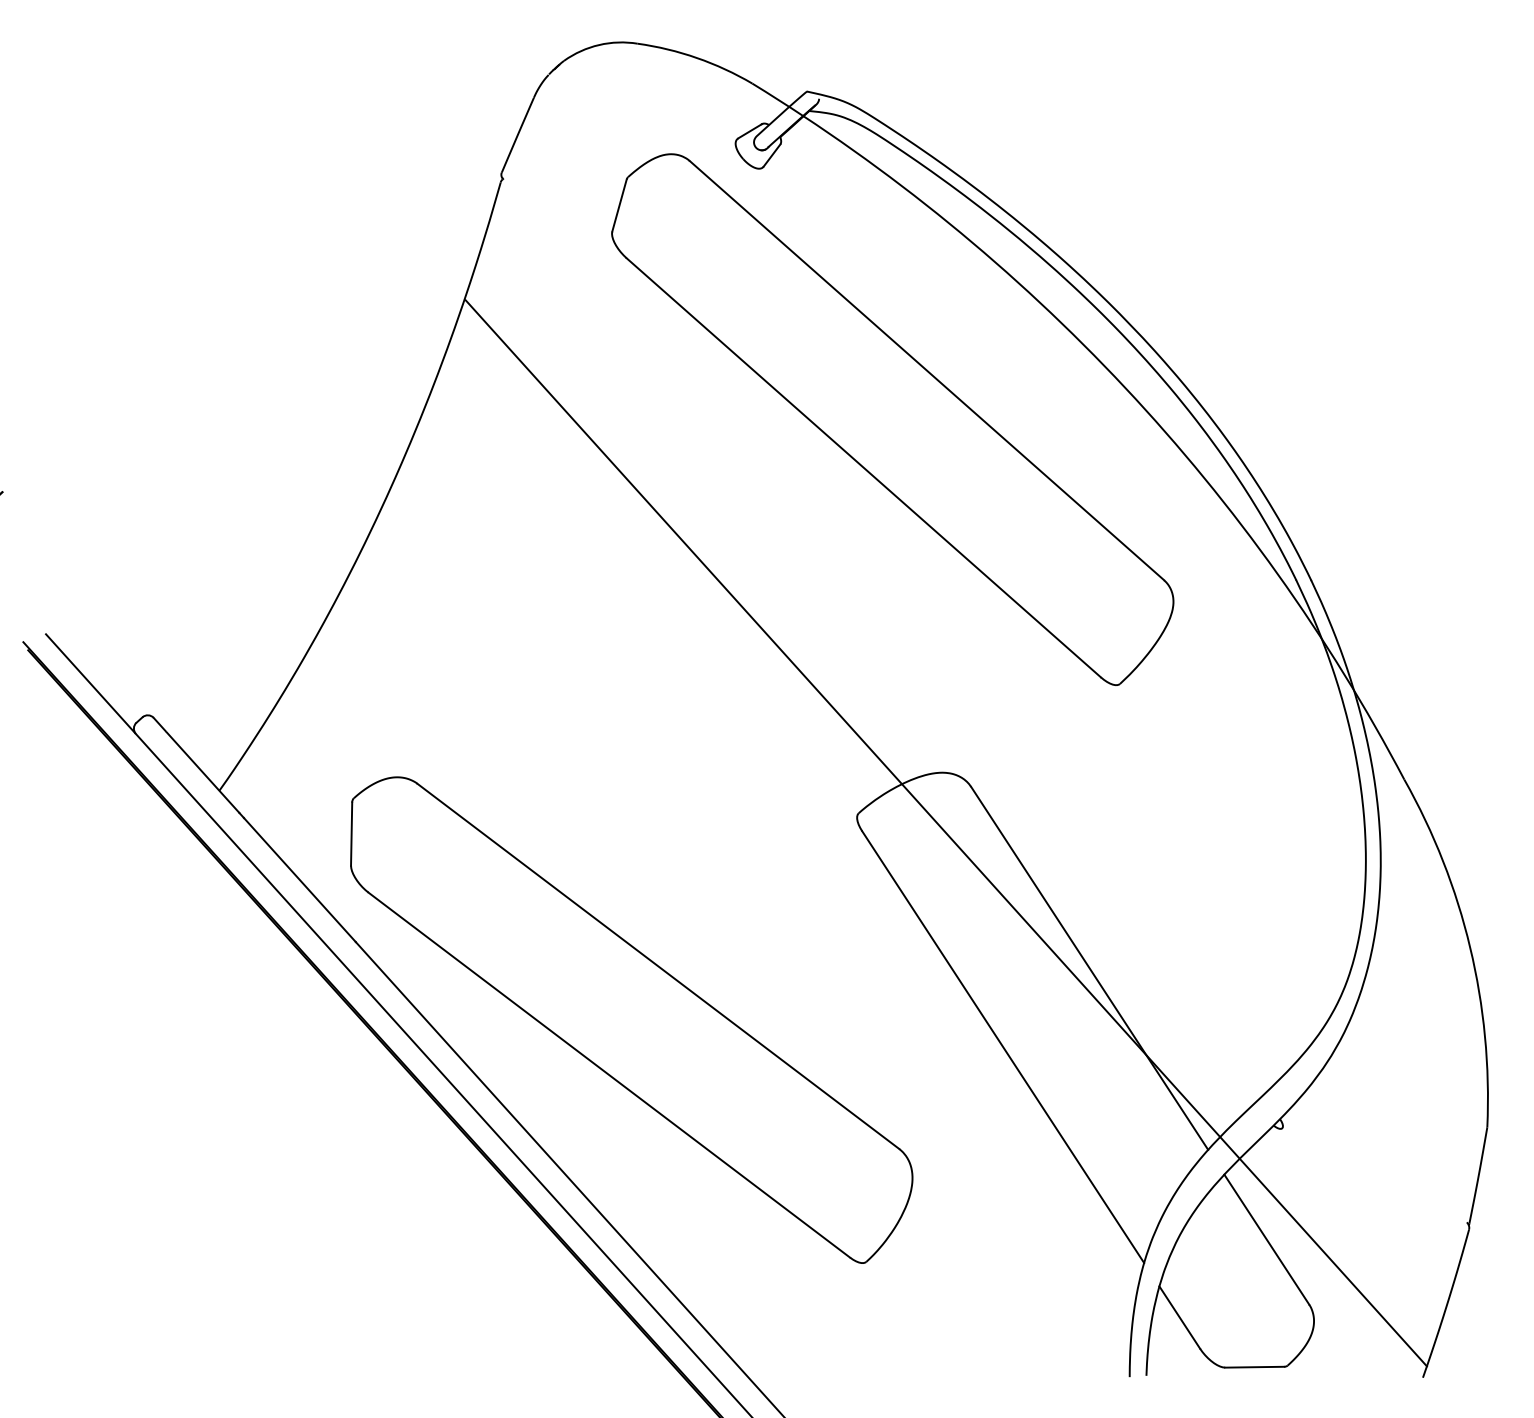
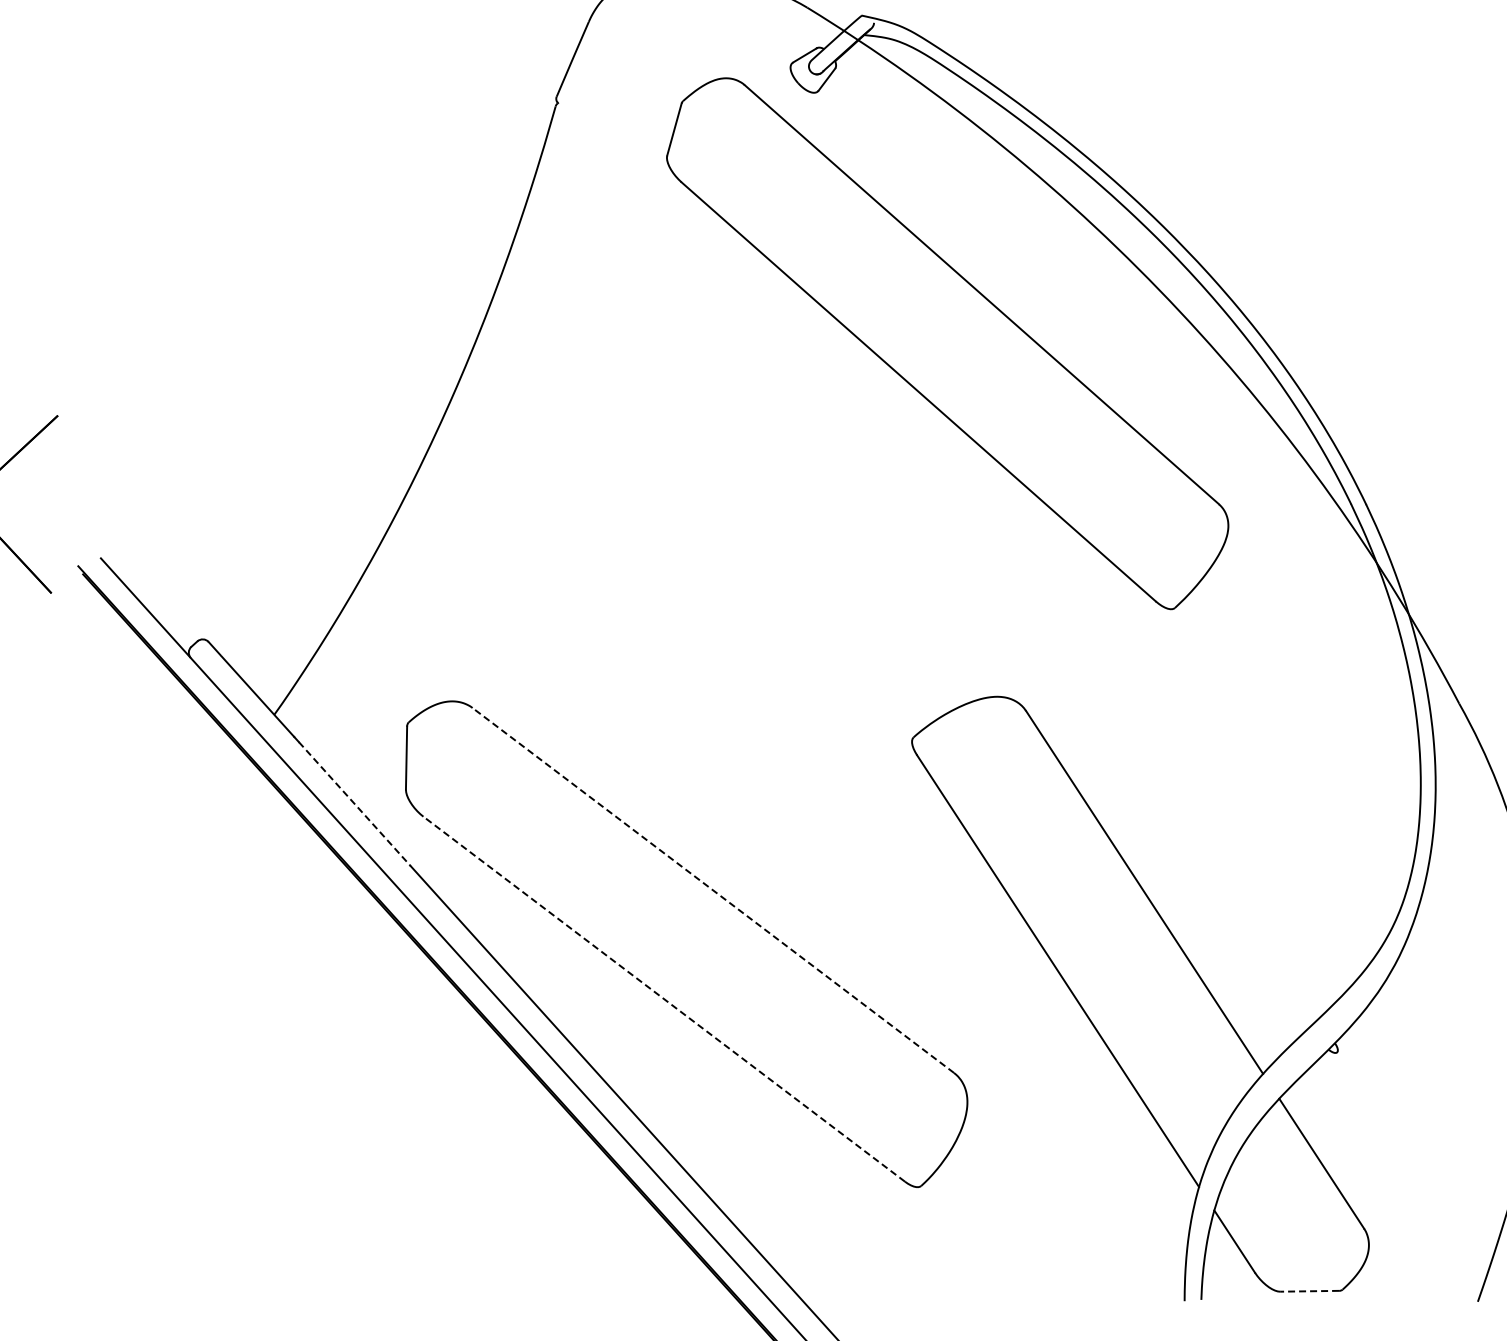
line: (945, 833) -> (1000, 757), removed
line: (300, 880) -> (355, 804), solid -> dashed
line: (657, 966) -> (712, 890), solid -> dashed
line: (608, 1074) -> (663, 998), solid -> dashed
line: (1254, 1367) -> (1309, 1291), solid -> dashed

